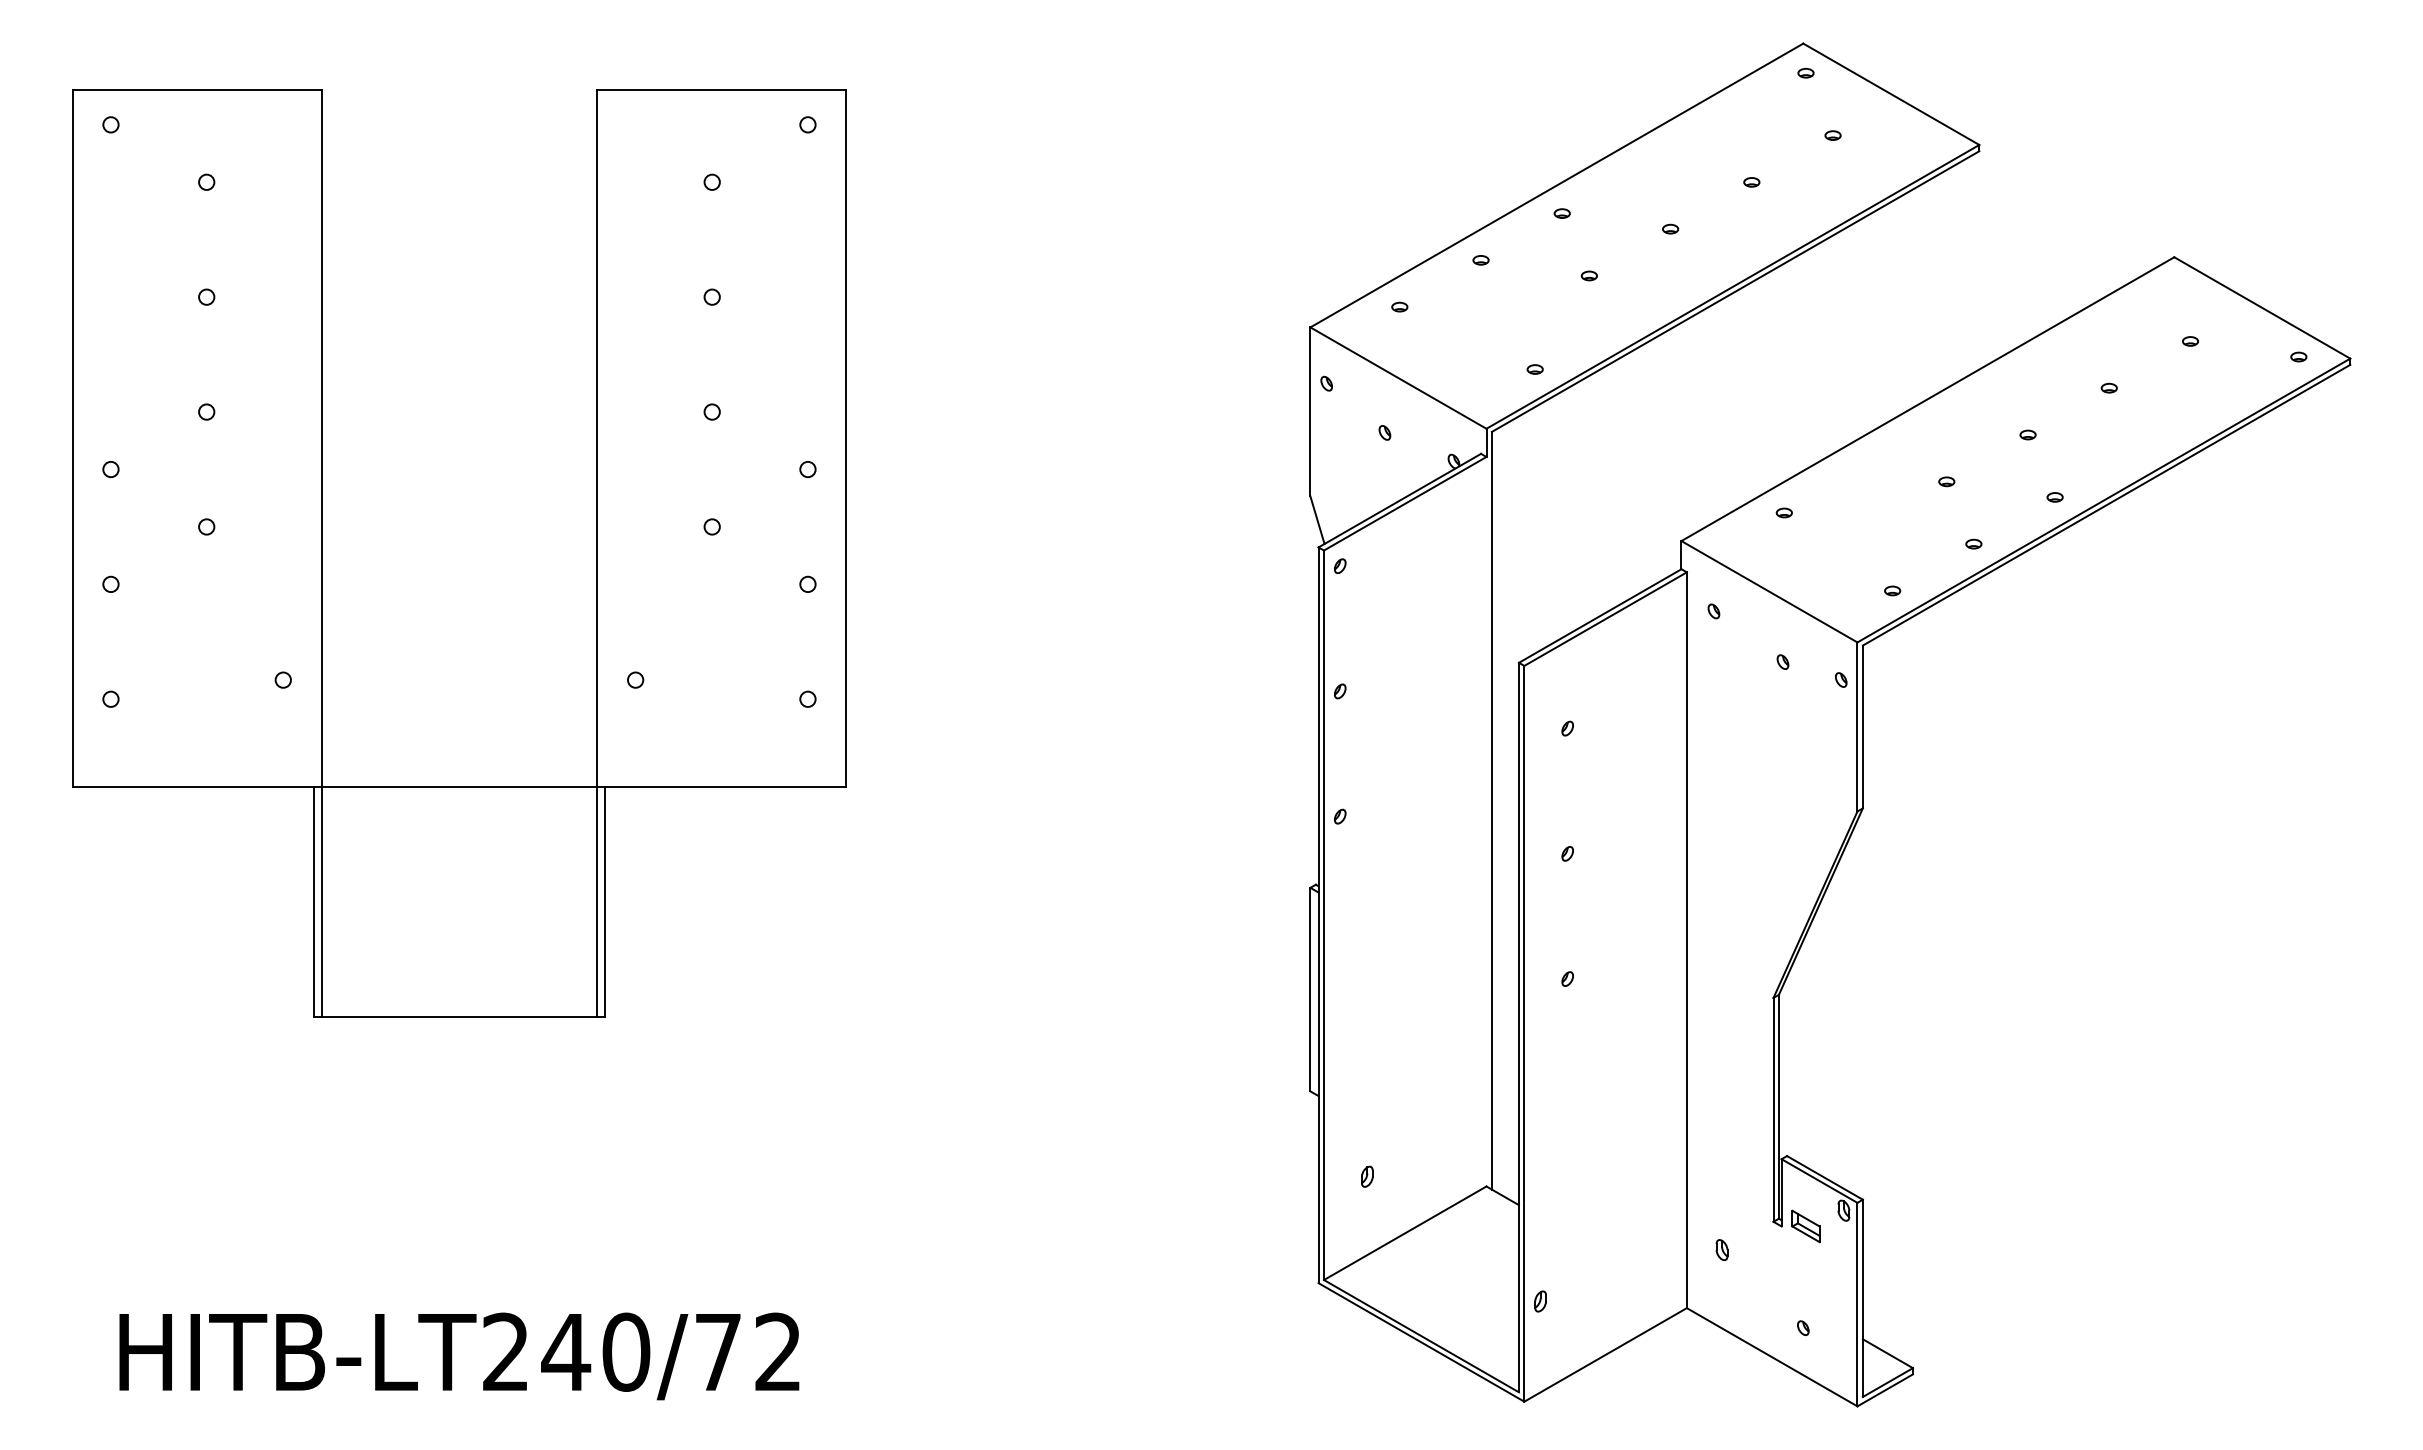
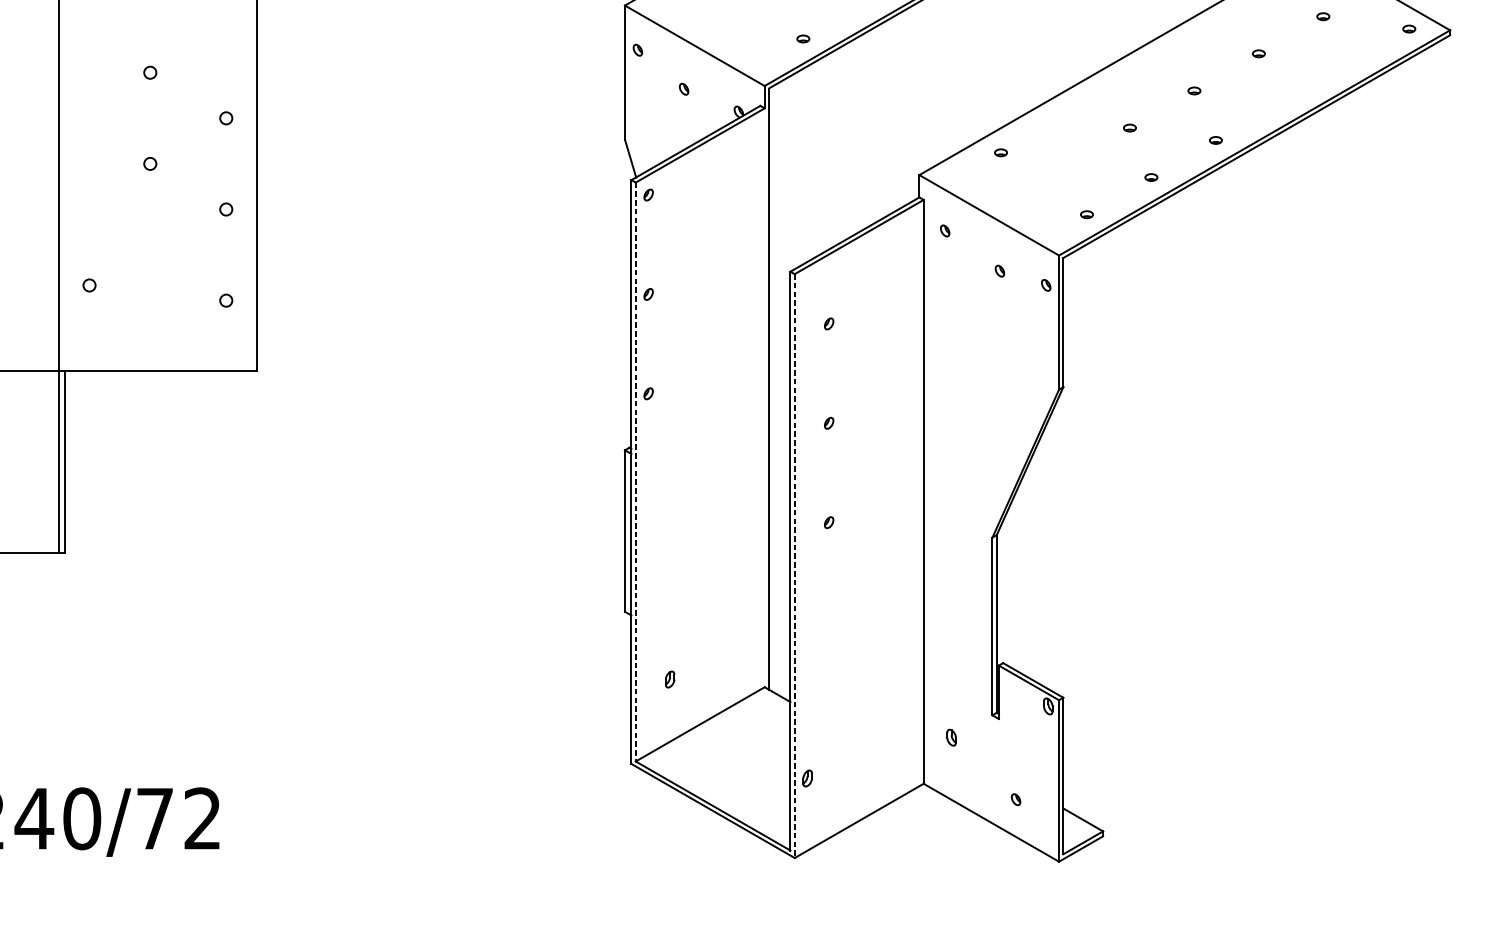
line: (1324, 915) -> (636, 472), solid -> dashed
line: (1524, 1033) -> (794, 565), solid -> dashed
part: (1805, 1226) -> (1017, 719), removed

